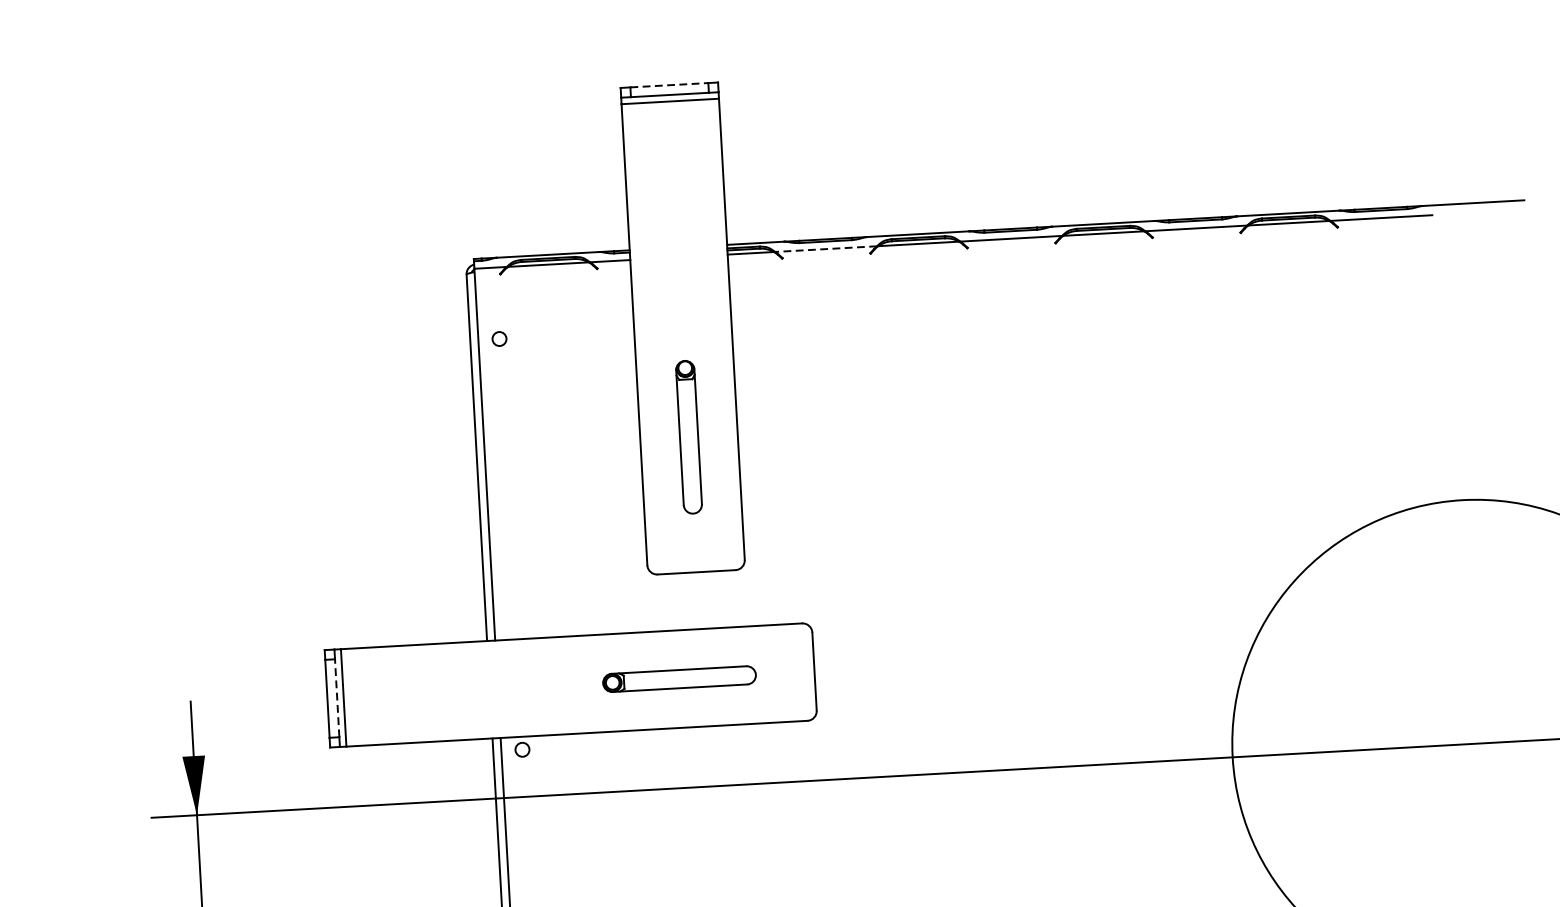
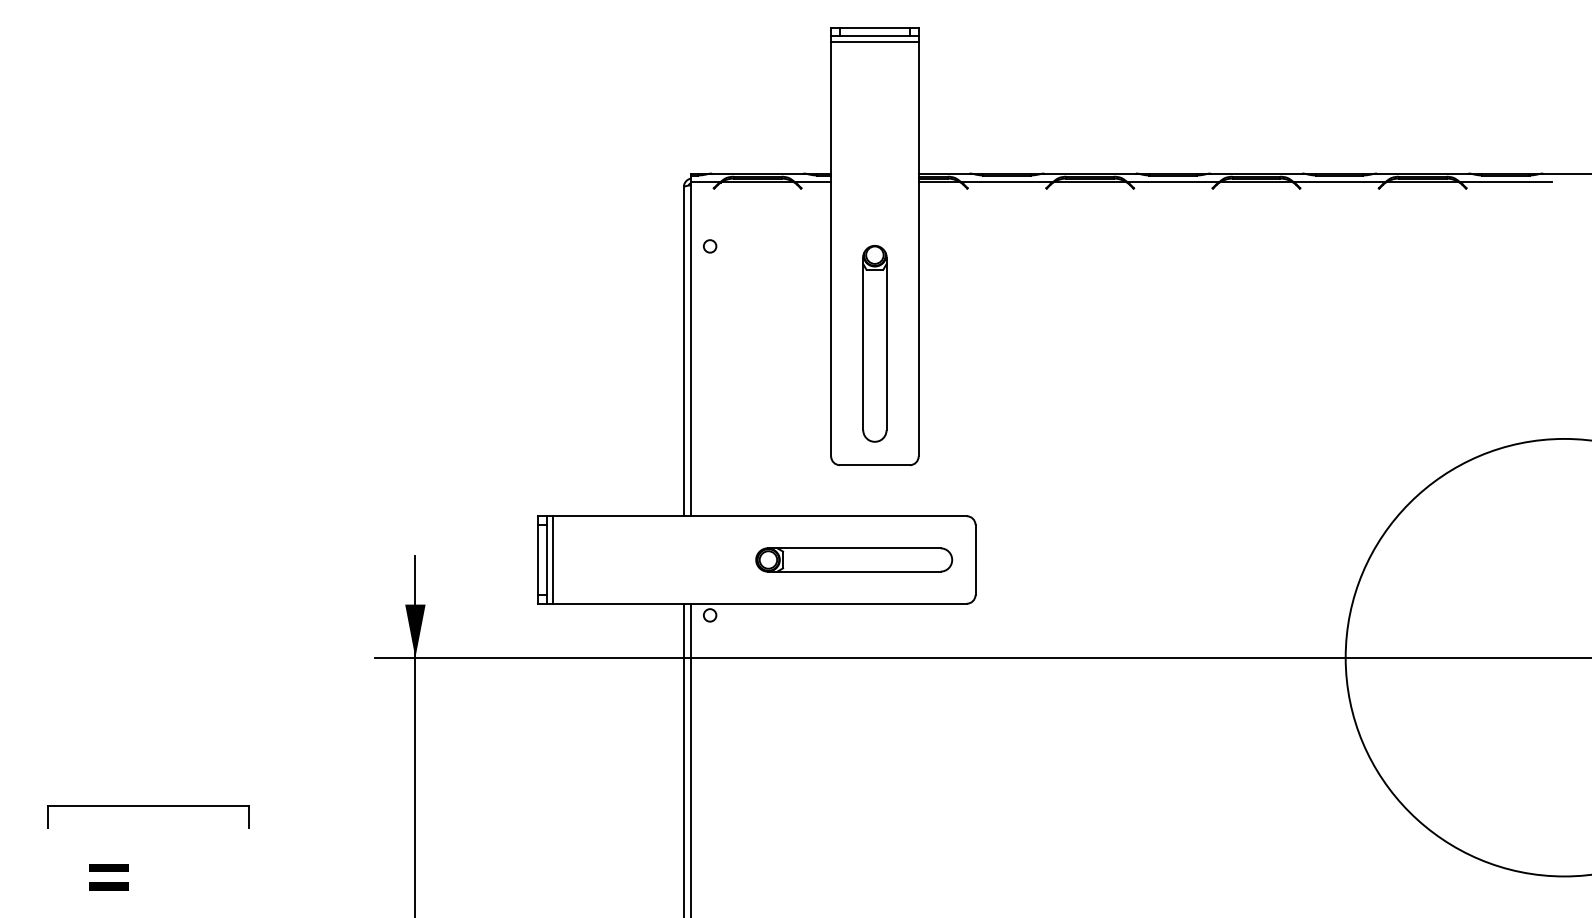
line: (670, 85) -> (875, 27), dashed -> solid
line: (826, 249) -> (1007, 182), dashed -> solid
part: (688, 436) -> (874, 343), size x1.43
part: (679, 678) -> (854, 559), size x1.43
line: (336, 697) -> (546, 559), dashed -> solid

